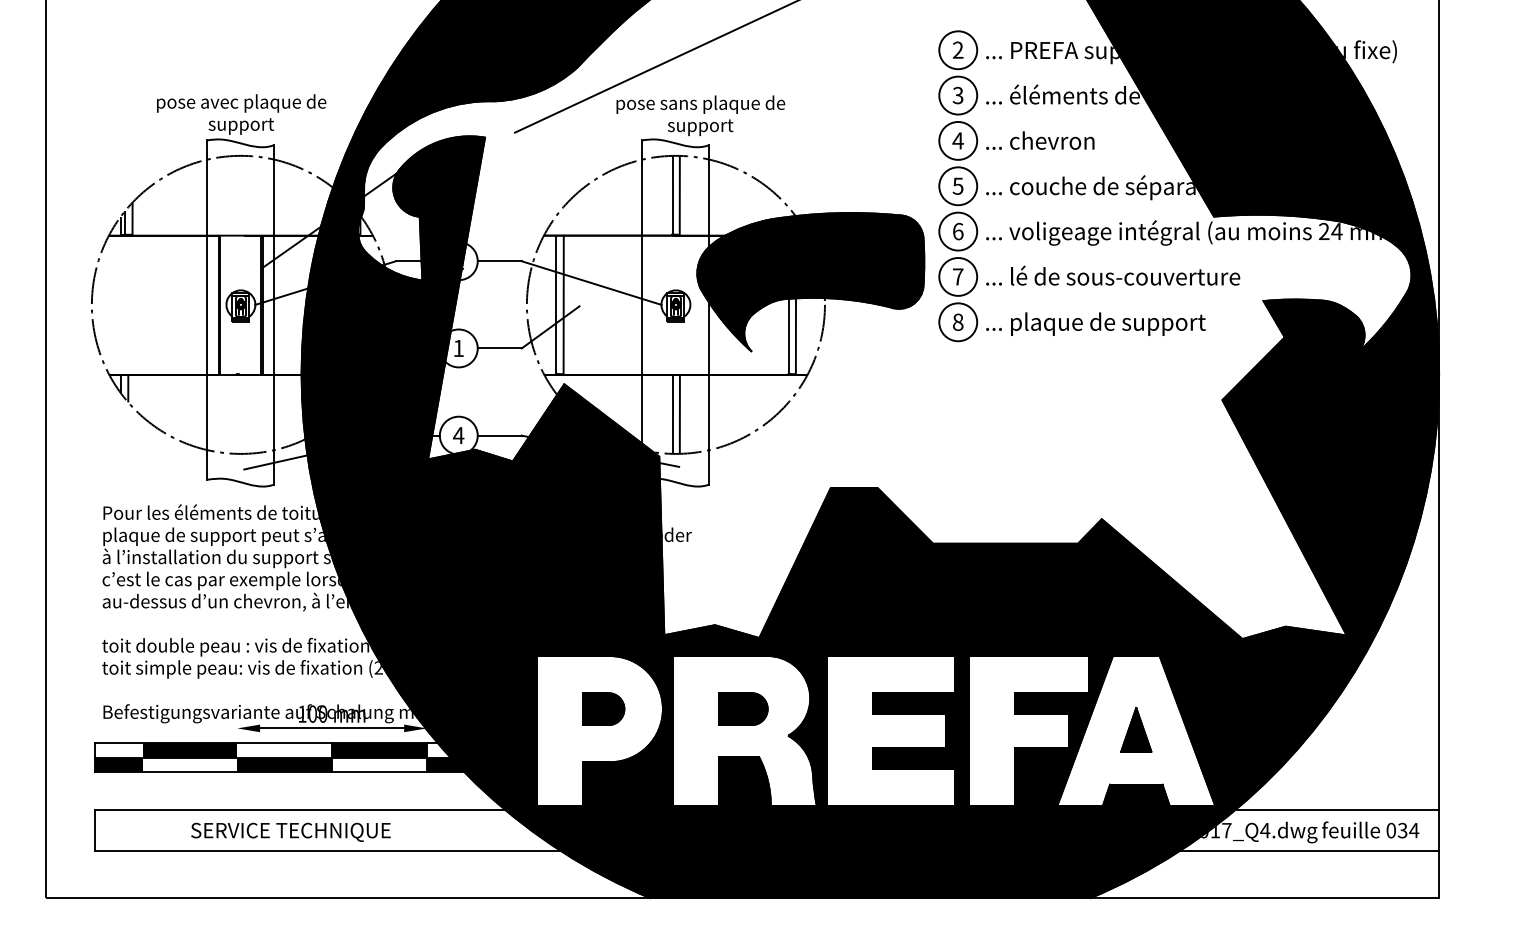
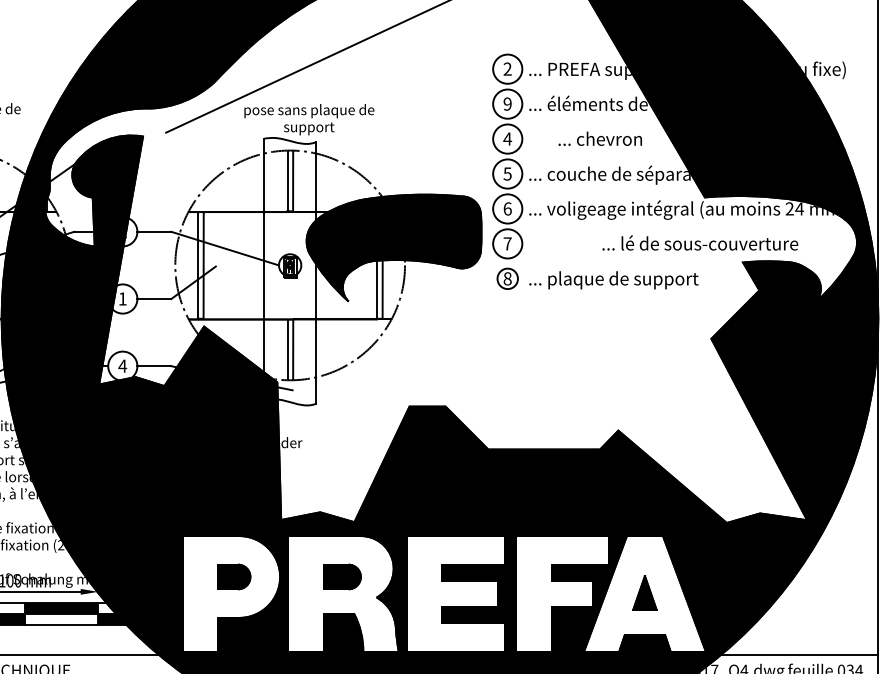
text: (957, 95) -> (507, 104), 3 -> 9
text: (1040, 140) -> (600, 138), moved
text: (1113, 275) -> (700, 242), moved
circle: (958, 322) -> (507, 279), size x0.7

